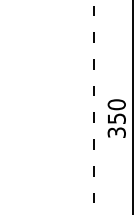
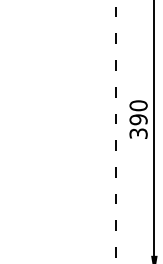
text: (116, 118) -> (138, 119), 350 -> 390

